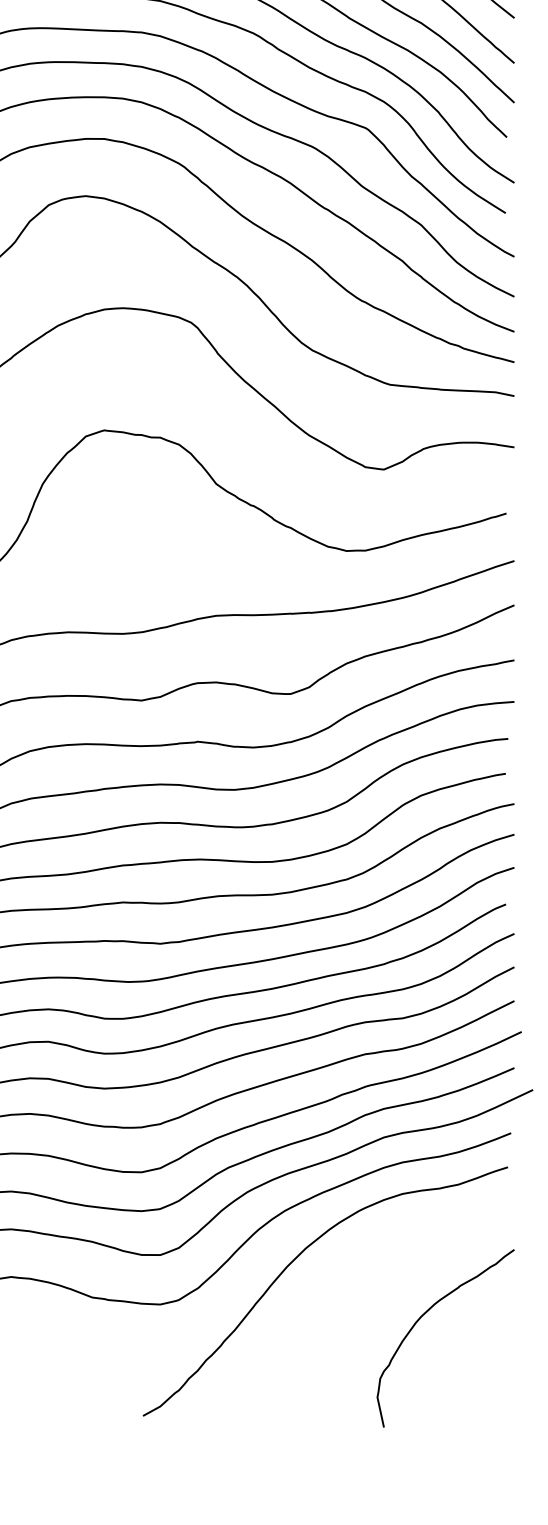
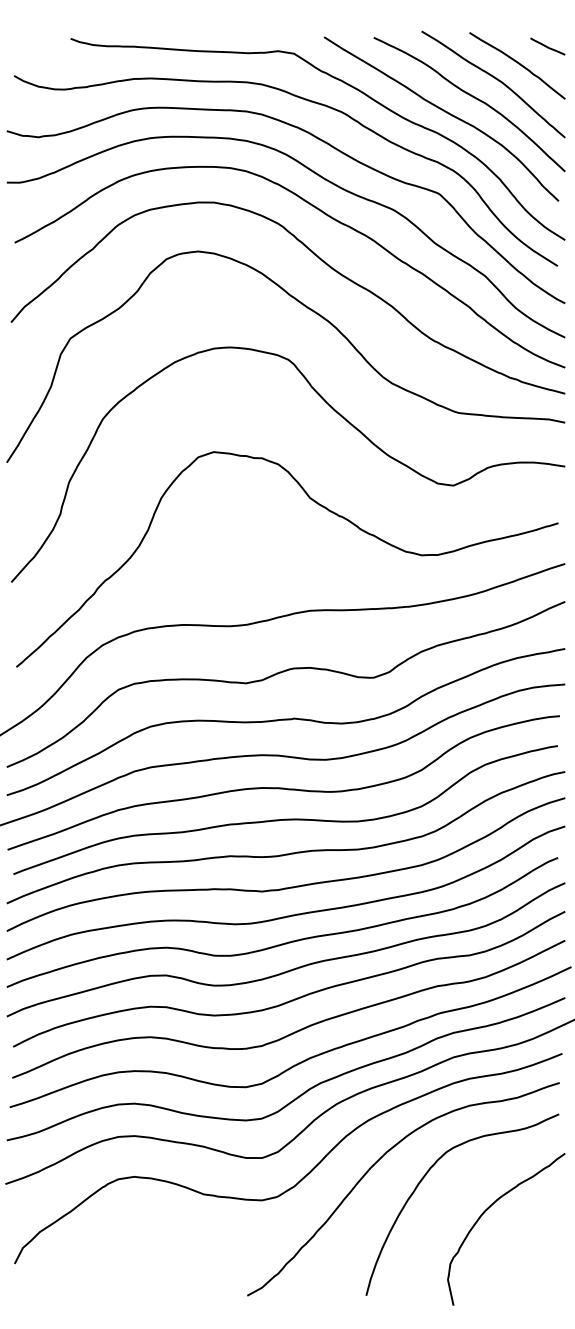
curve: (352, 1275) -> (426, 1175), added

